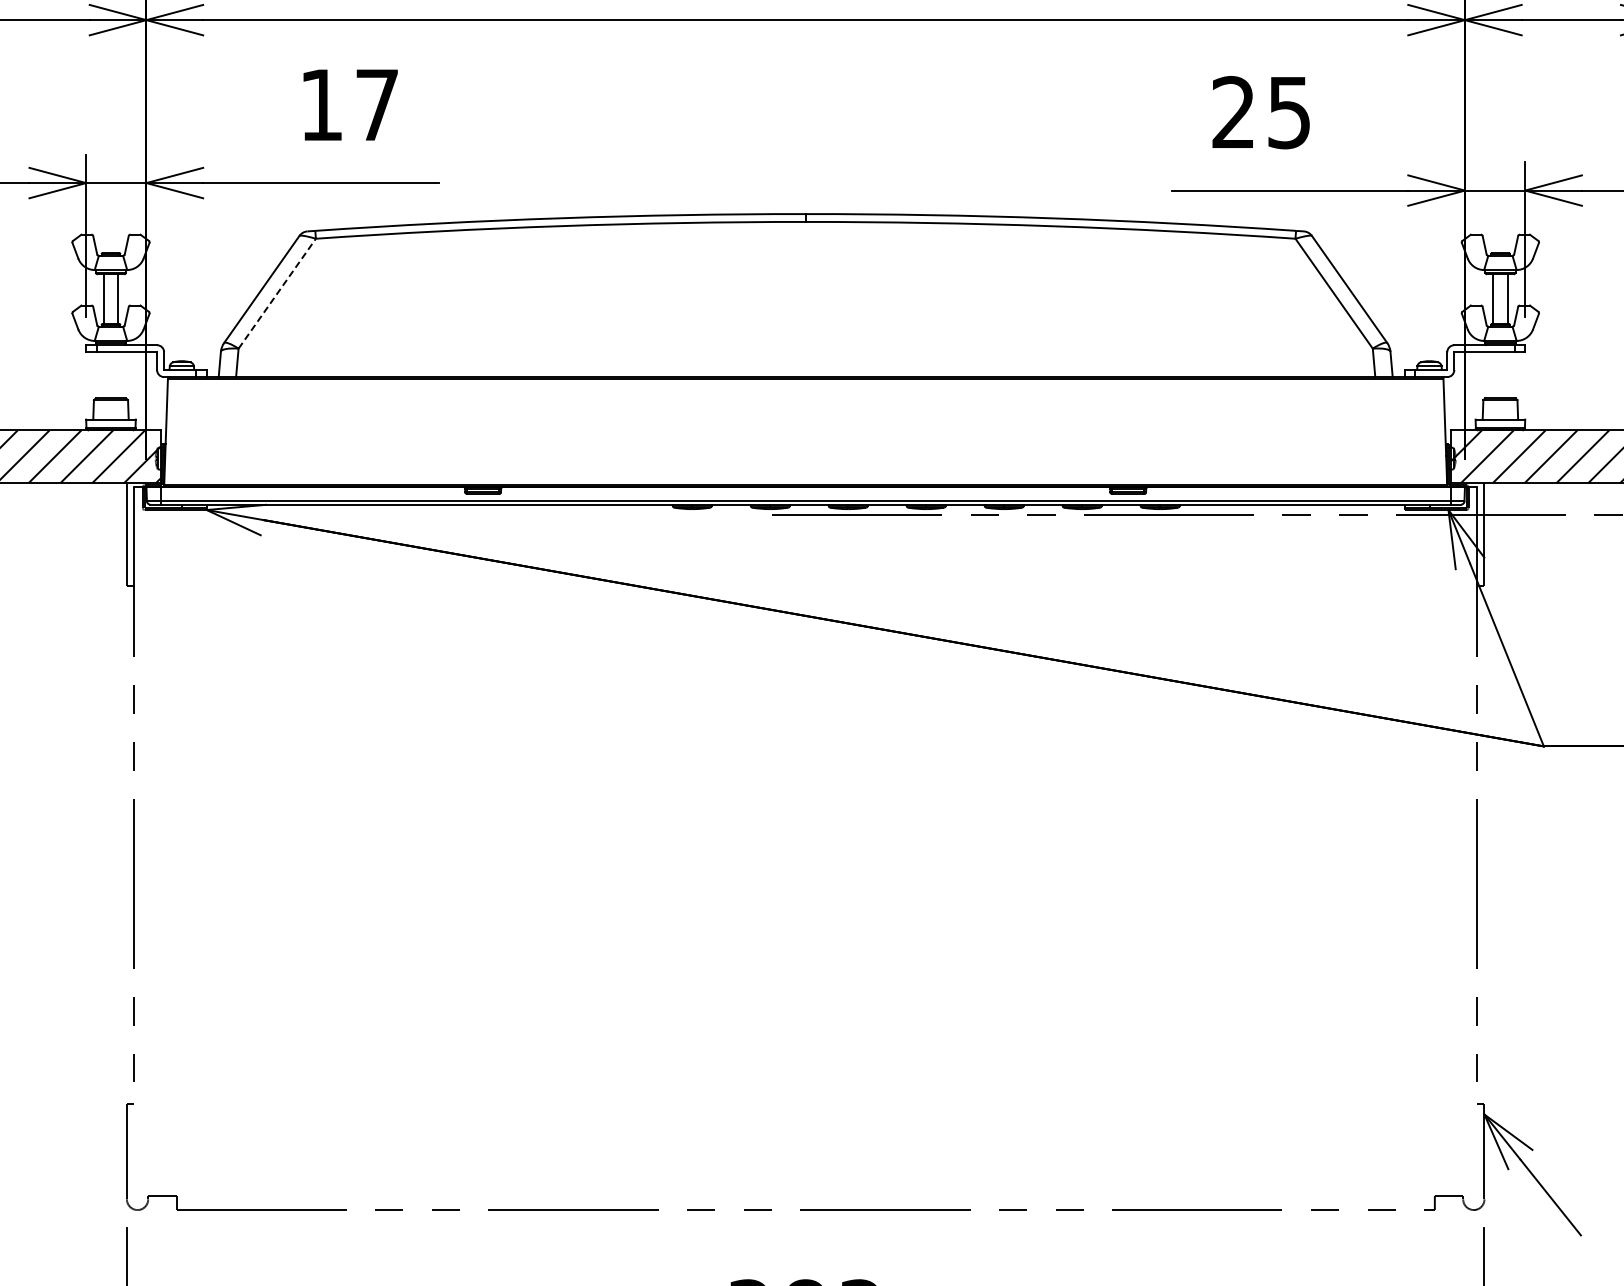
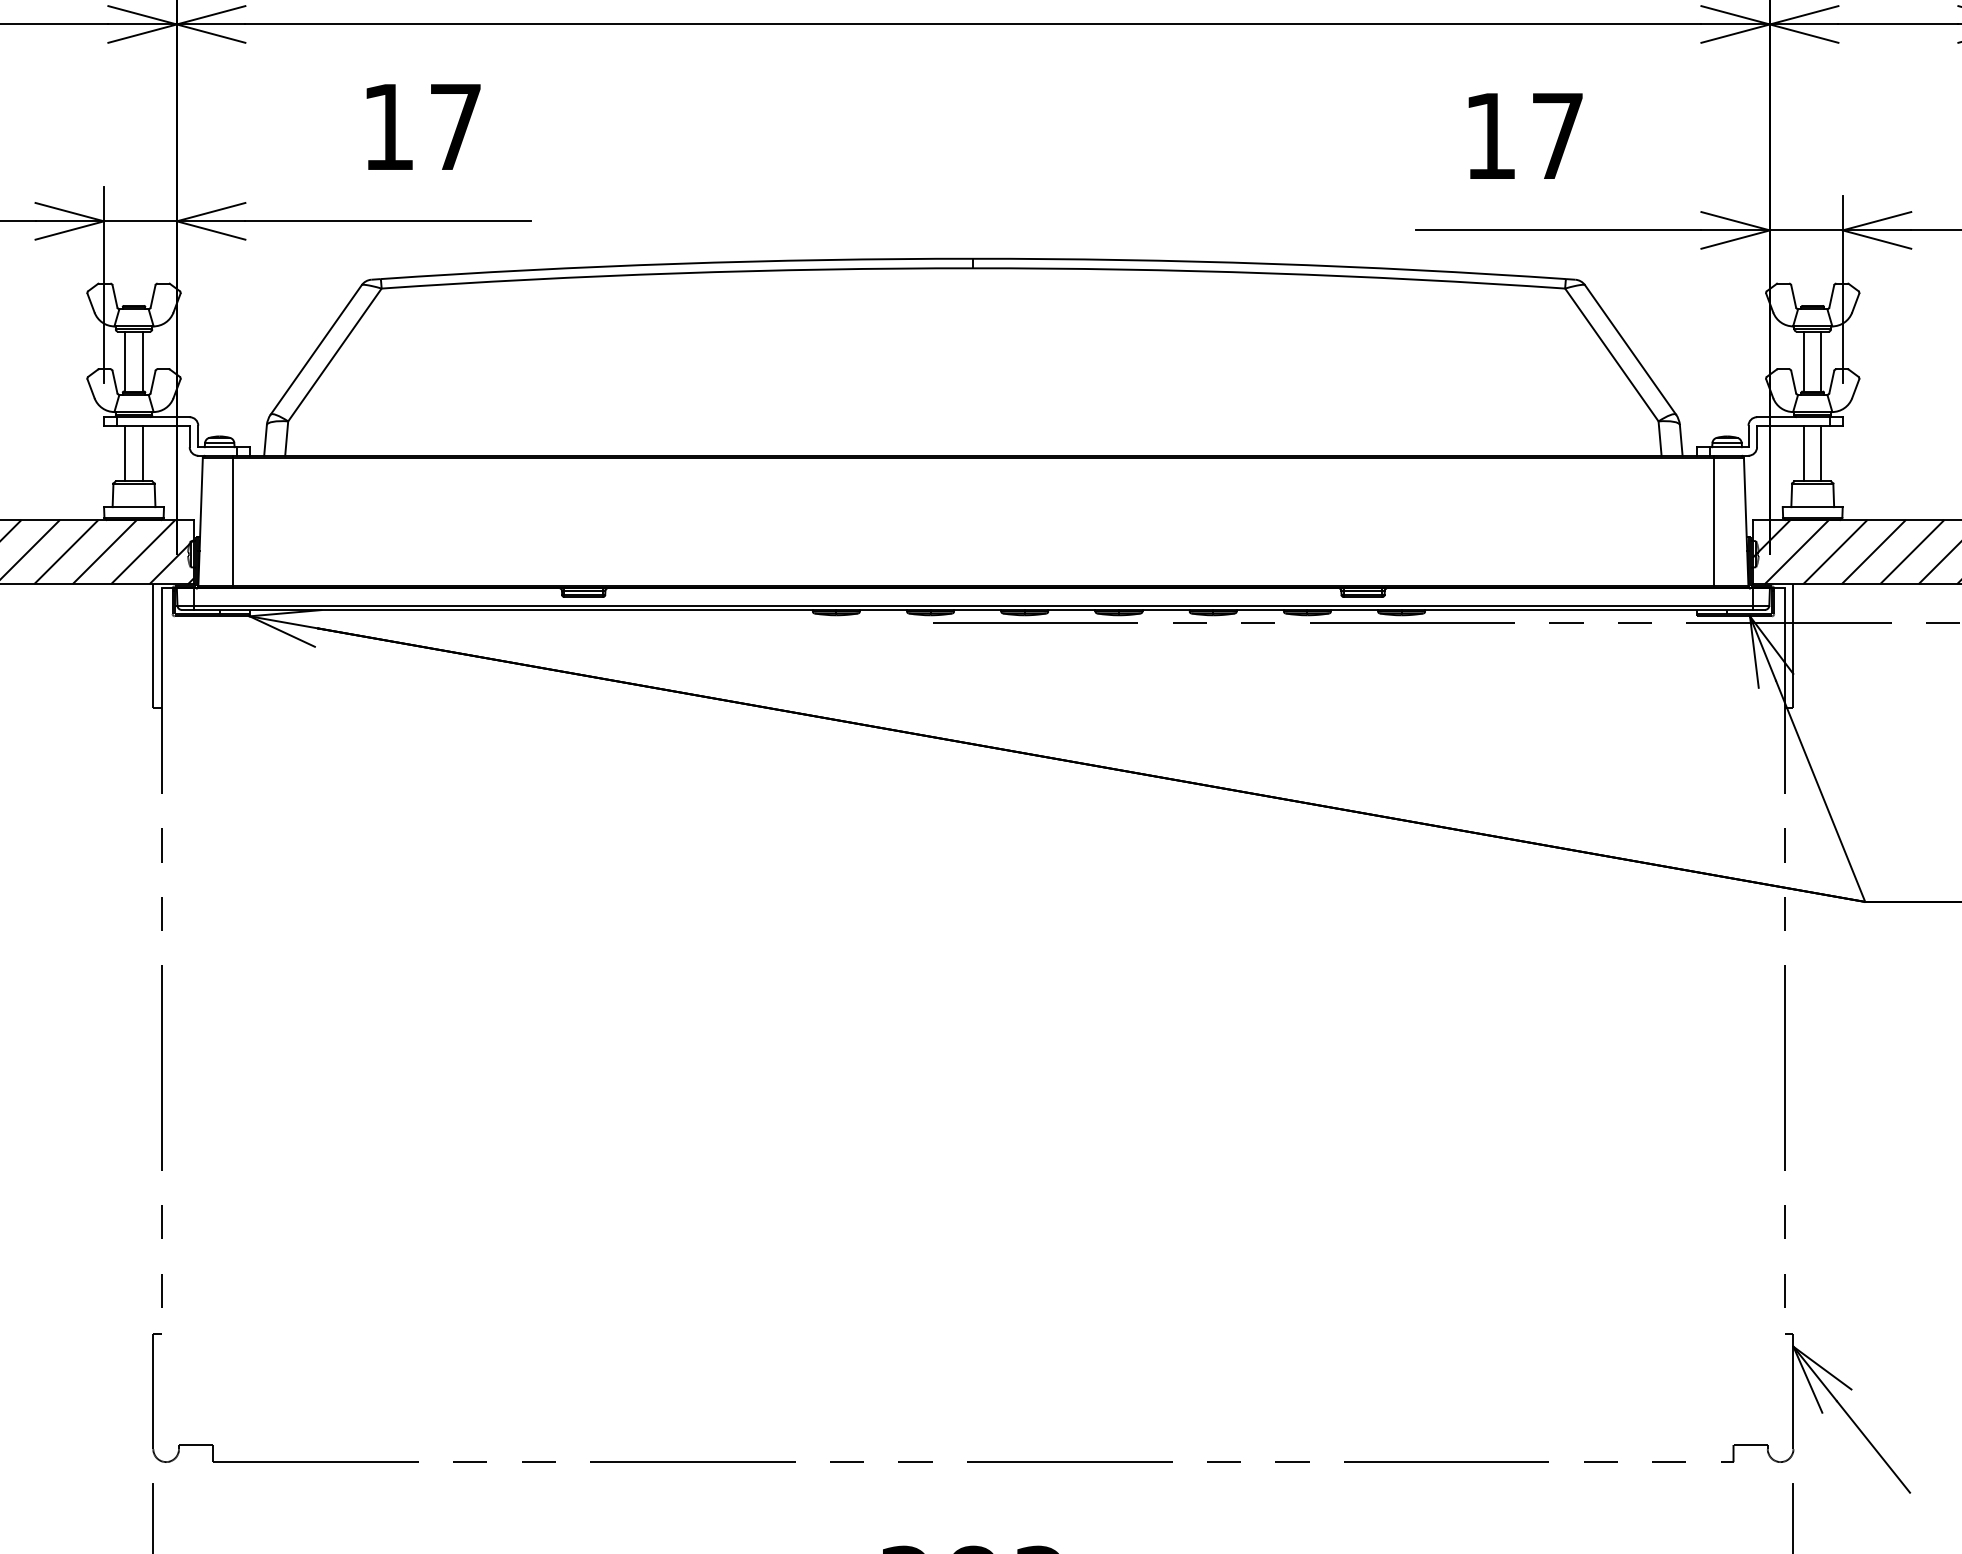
text: (1260, 112) -> (1522, 136), 25 -> 17
line: (277, 293) -> (335, 354), dashed -> solid
line: (103, 375) -> (124, 453), added
line: (118, 375) -> (143, 453), added
line: (1493, 375) -> (1804, 453), added
line: (1507, 375) -> (1821, 453), added
line: (192, 431) -> (232, 521), added
line: (1418, 431) -> (1713, 521), added

